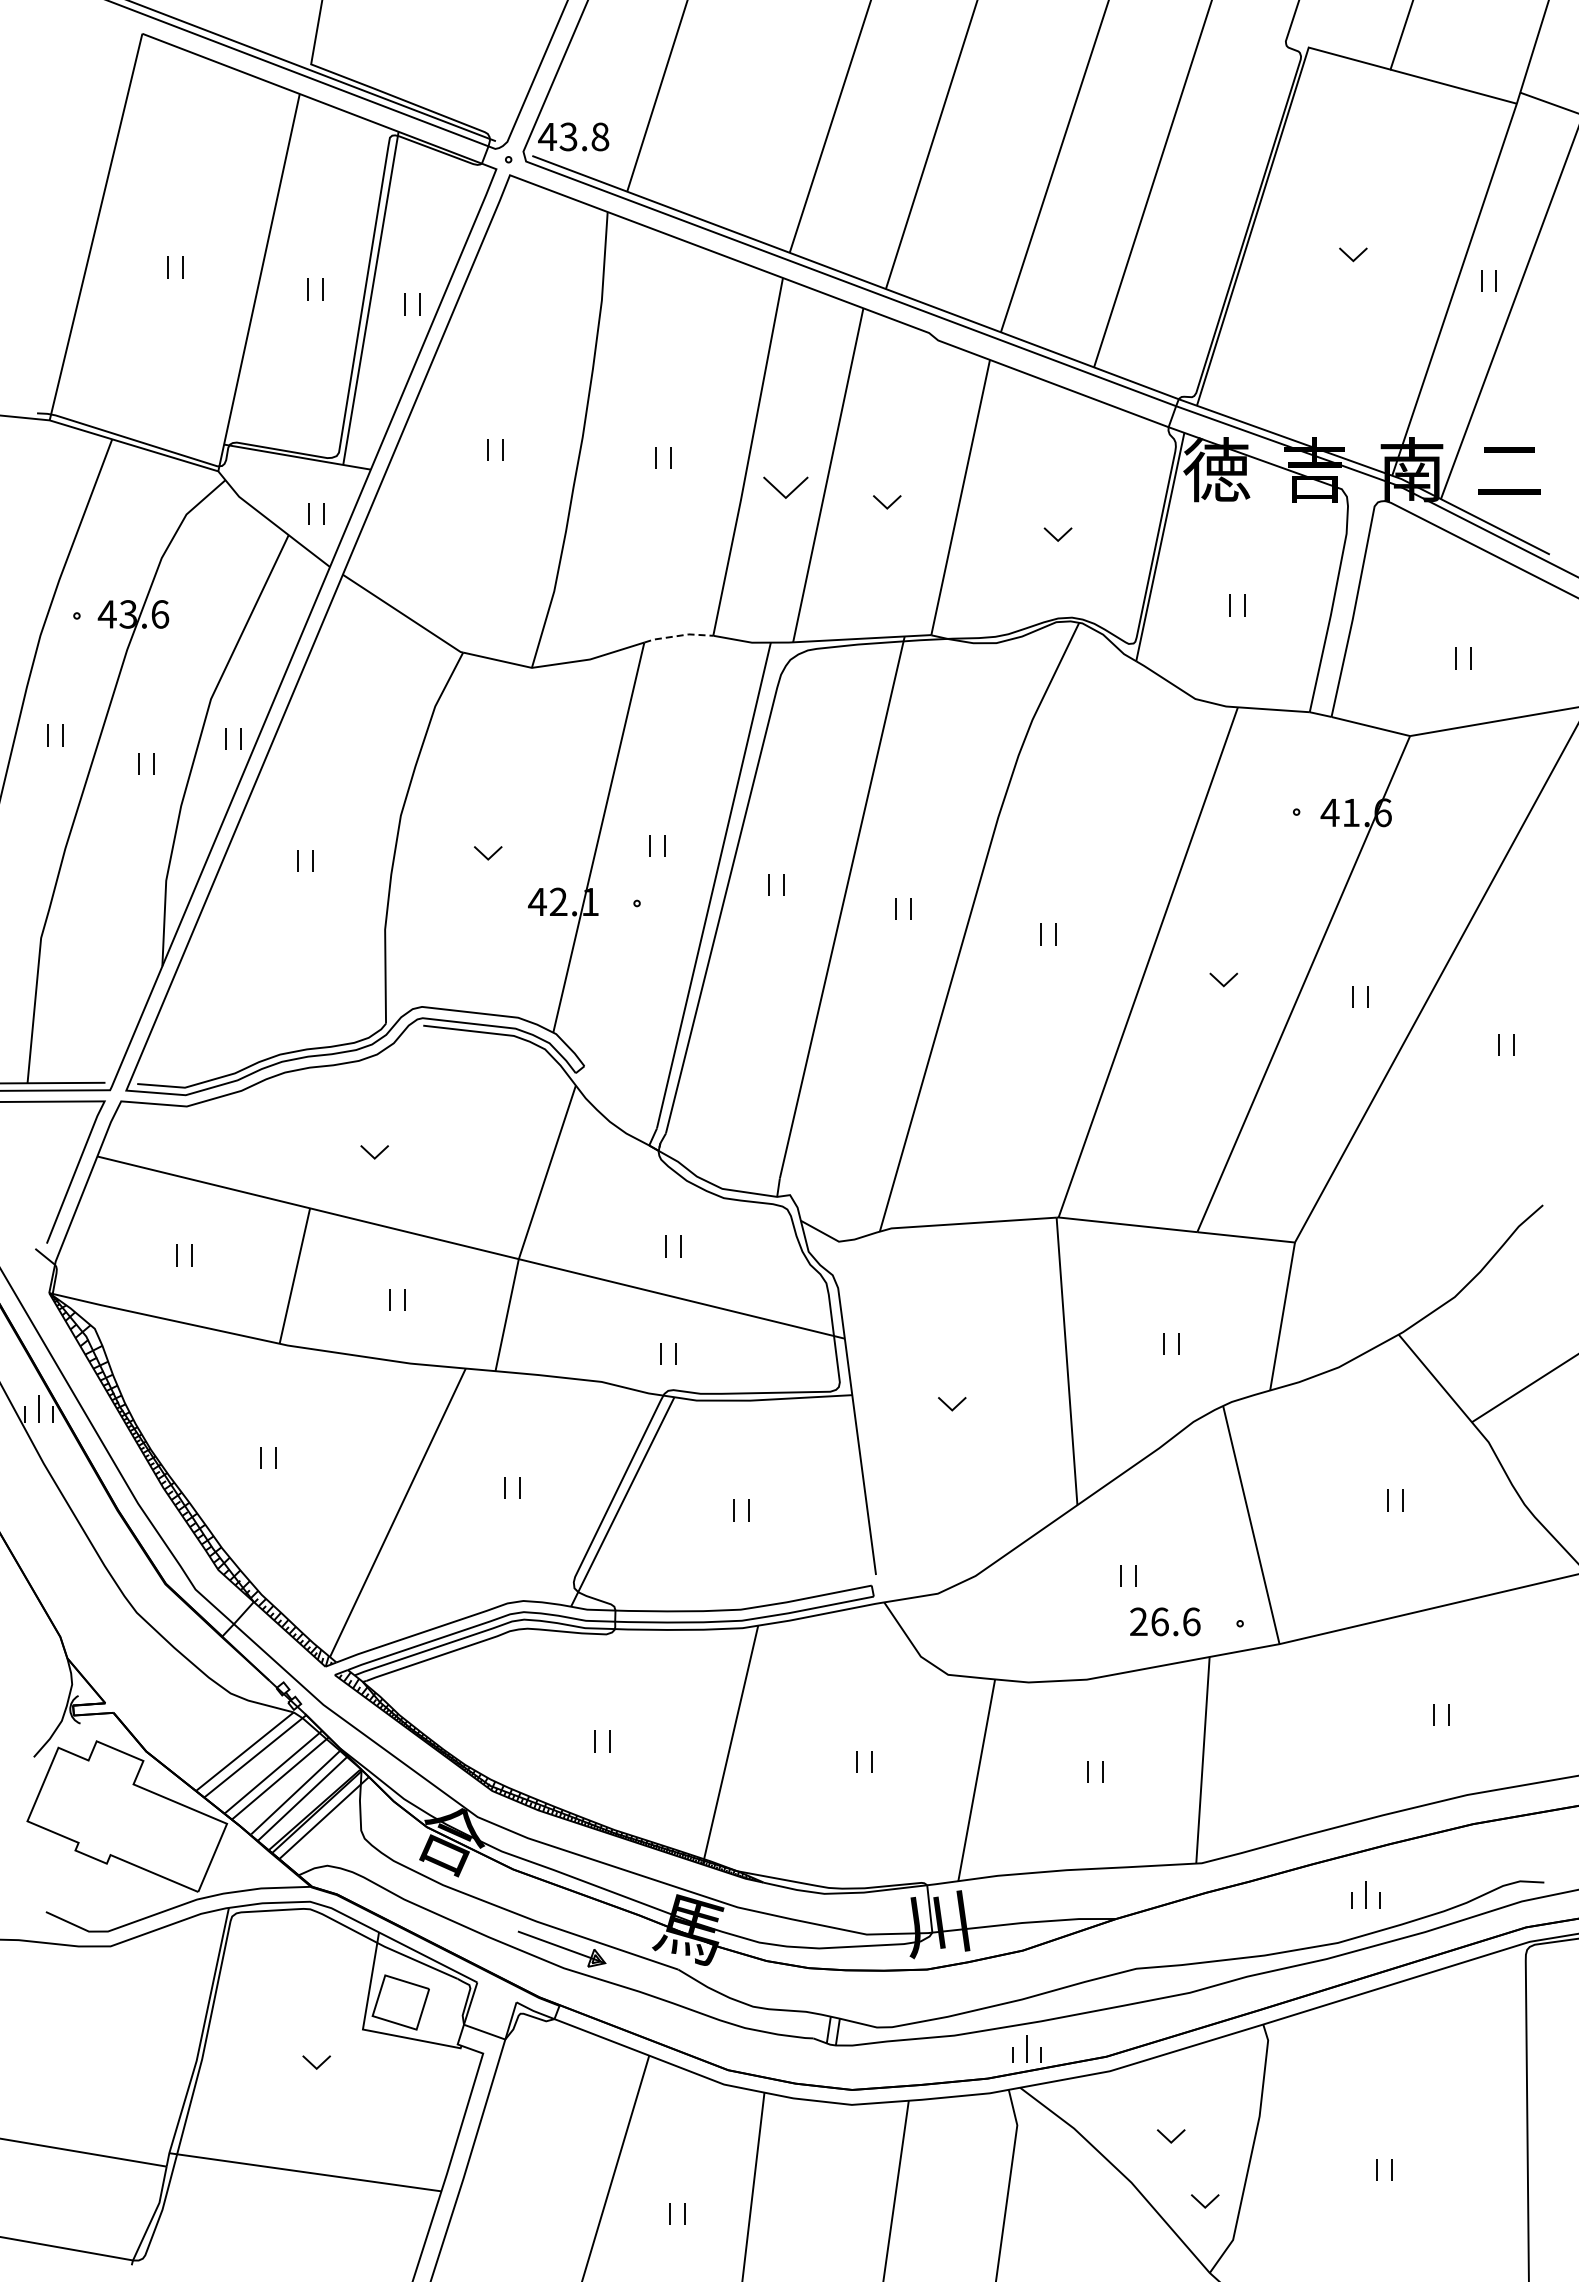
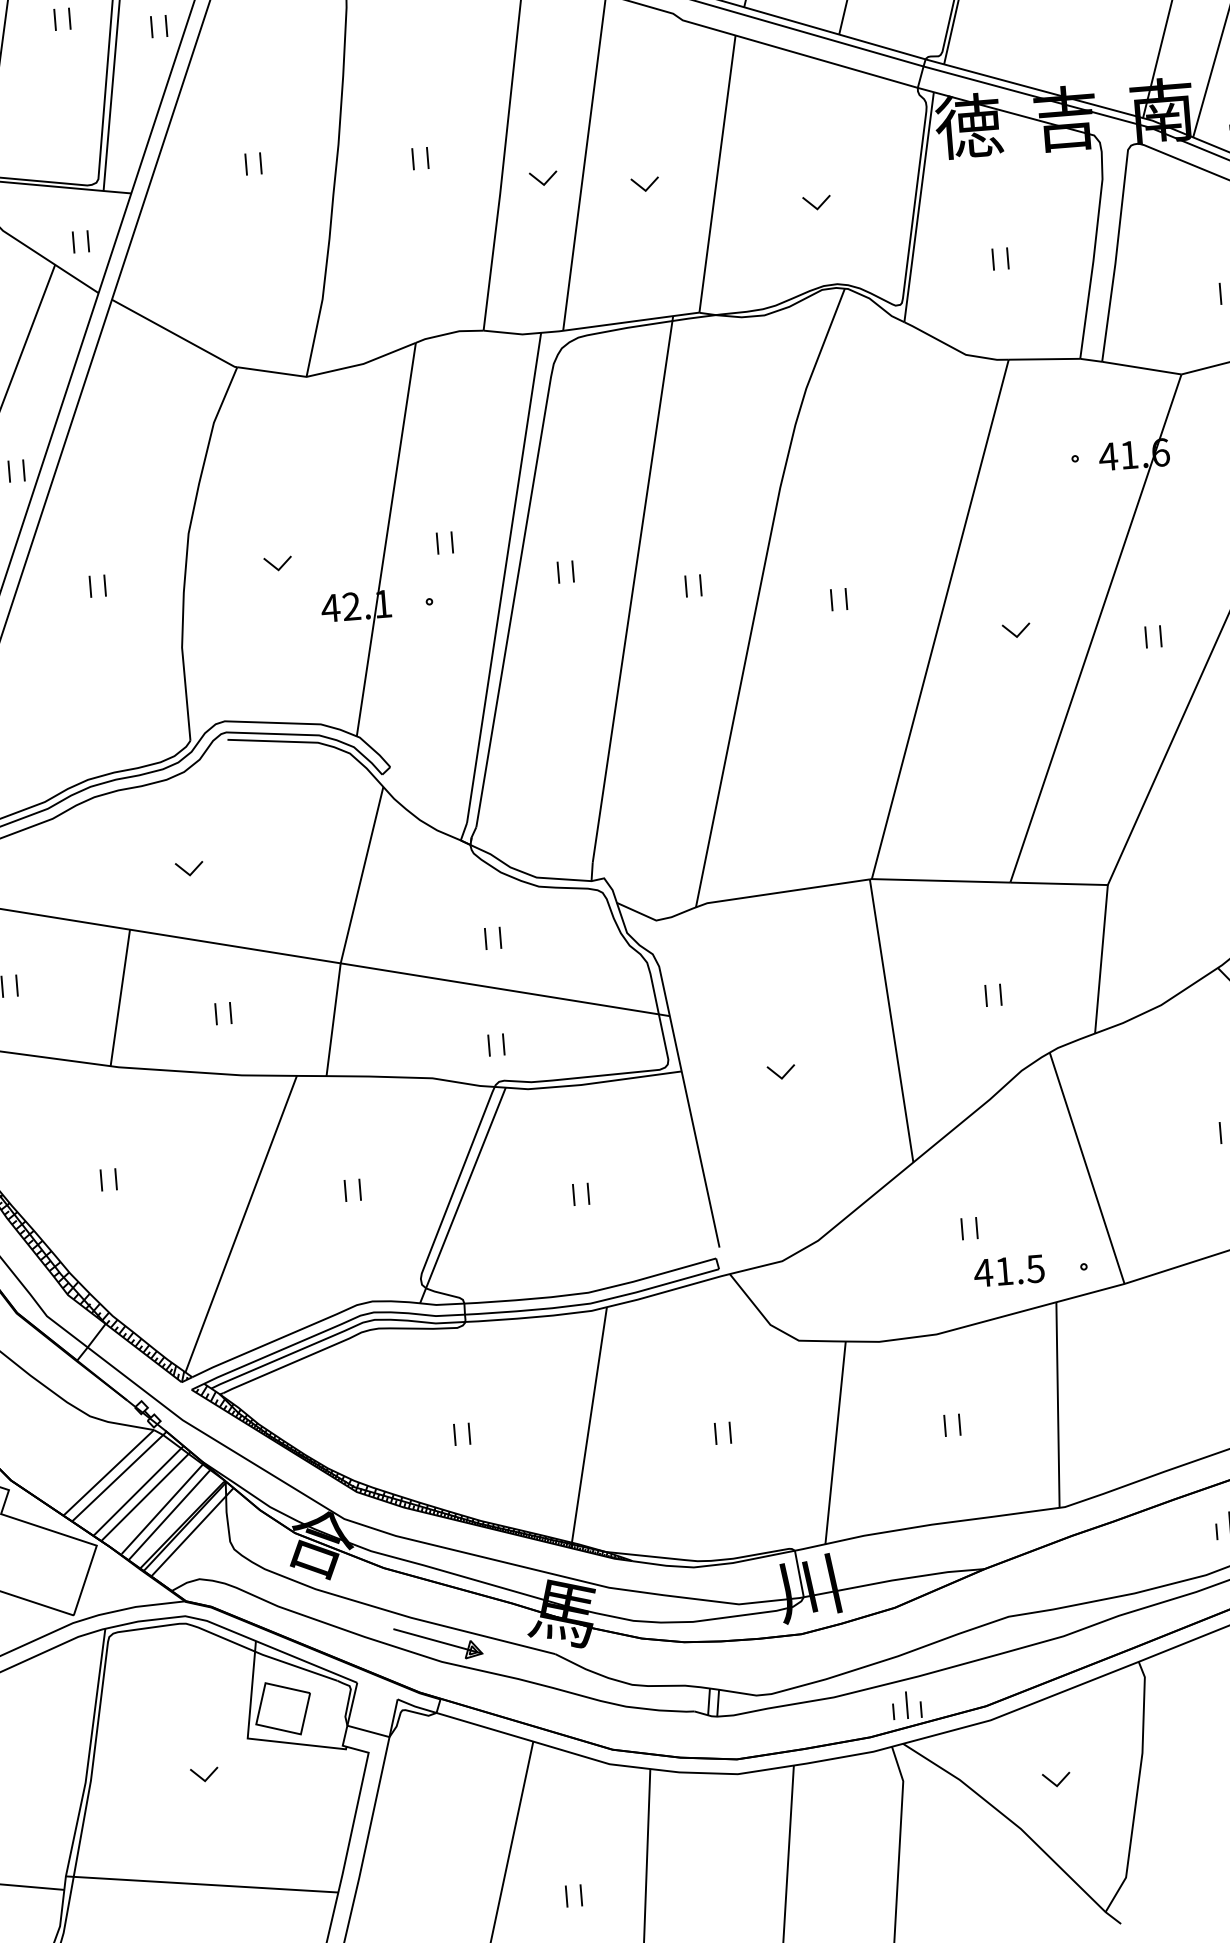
part: (785, 488) -> (543, 179), size x0.62
line: (679, 635) -> (450, 333), dashed -> solid
text: (1164, 1621) -> (1008, 1270), 26.6 -> 41.5
part: (1205, 2201) -> (1095, 1841), removed

